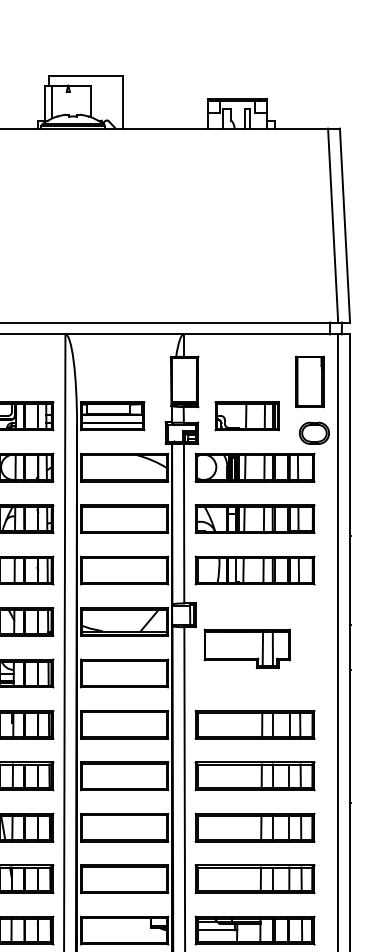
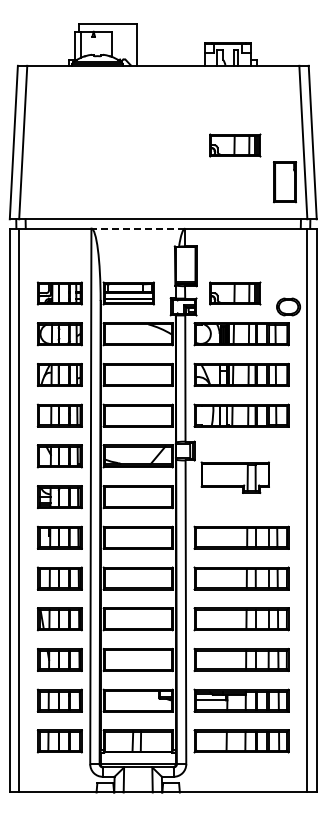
part: (247, 229) -> (235, 145), added
line: (124, 334) -> (138, 228), solid -> dashed
part: (309, 382) -> (284, 182), moved

